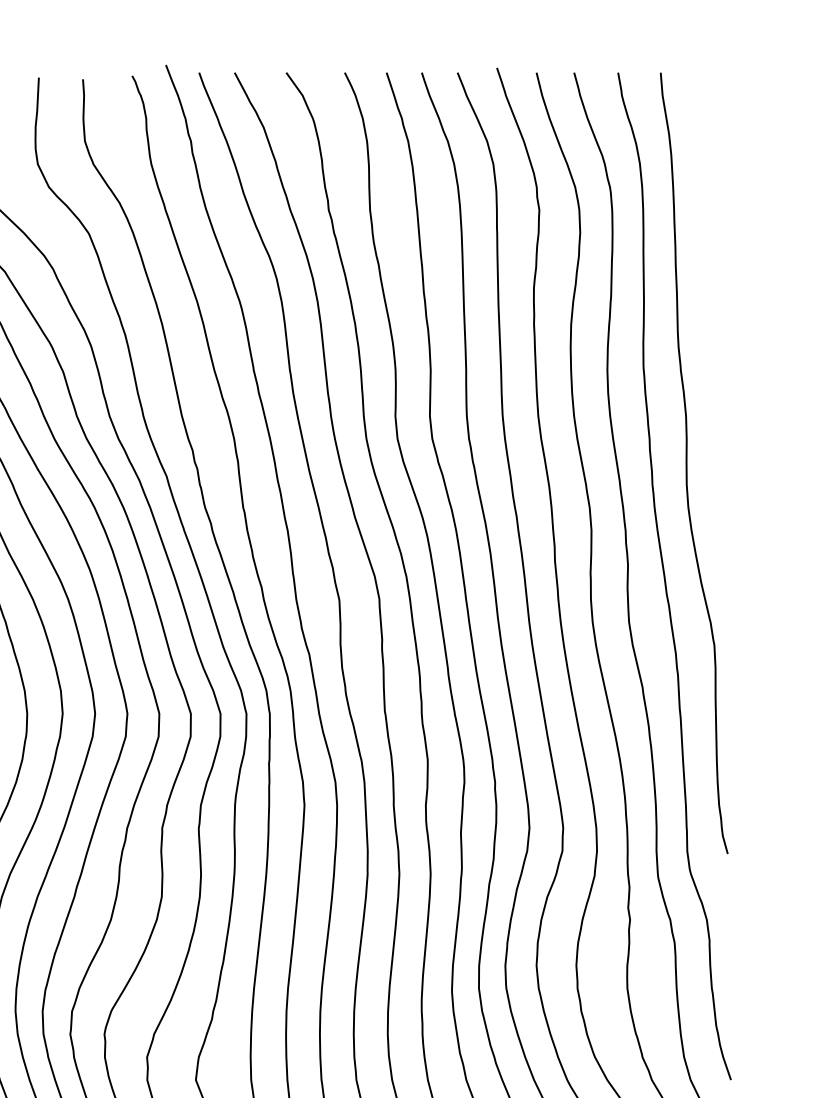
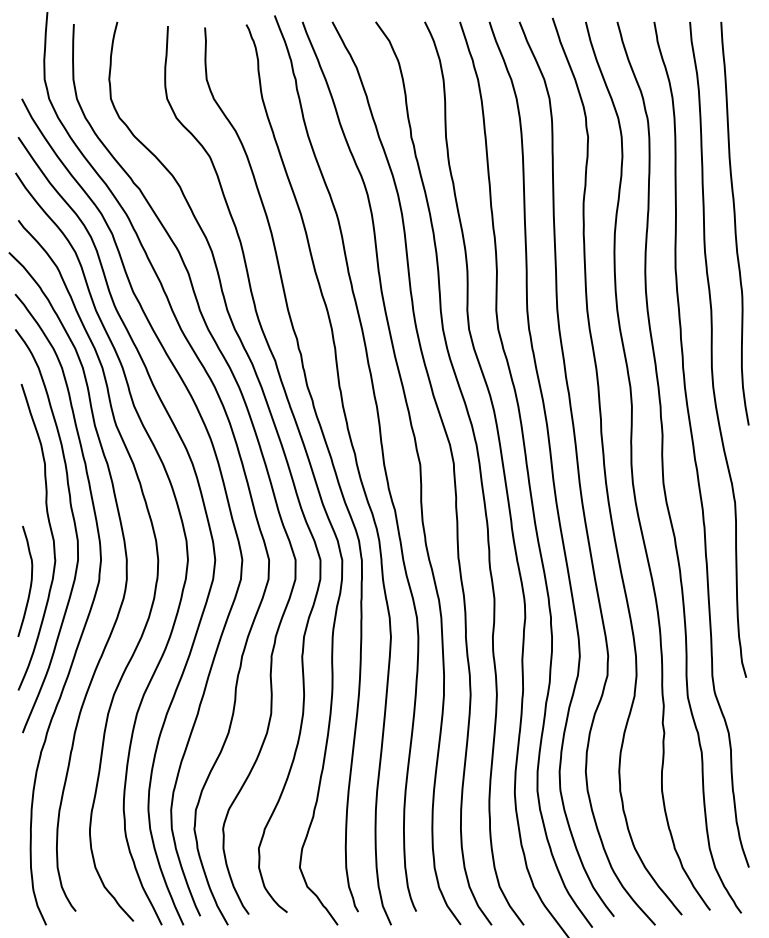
curve: (713, 312) -> (734, 223), added

